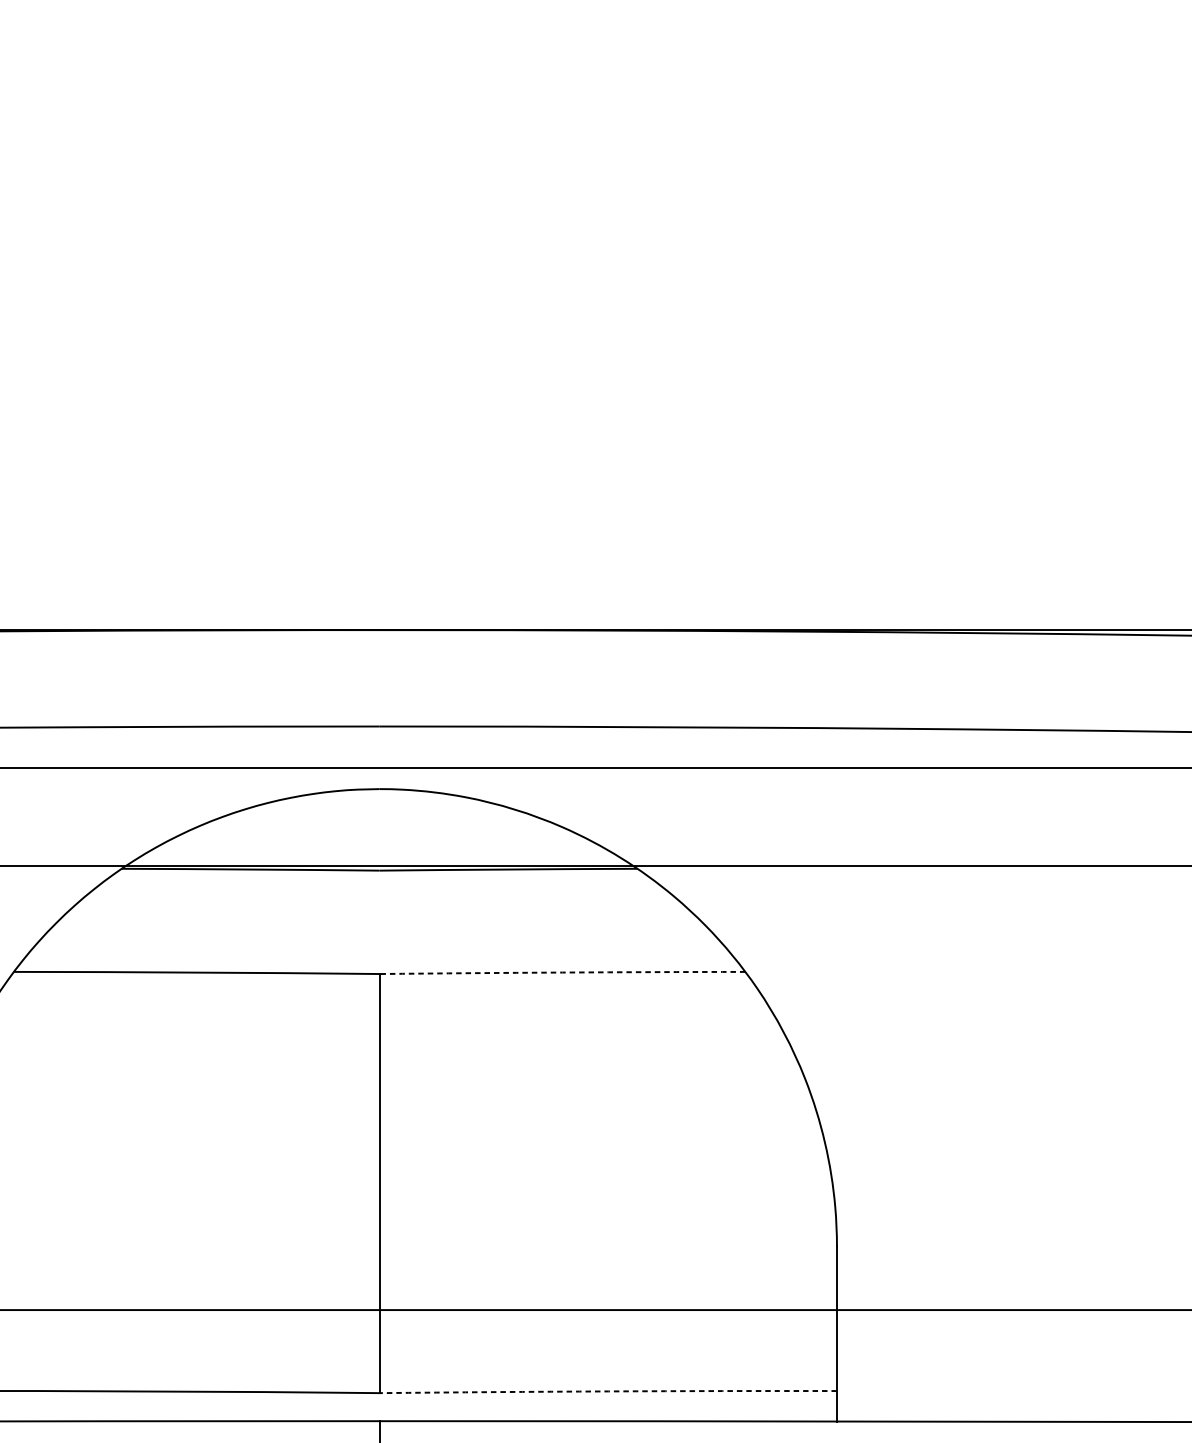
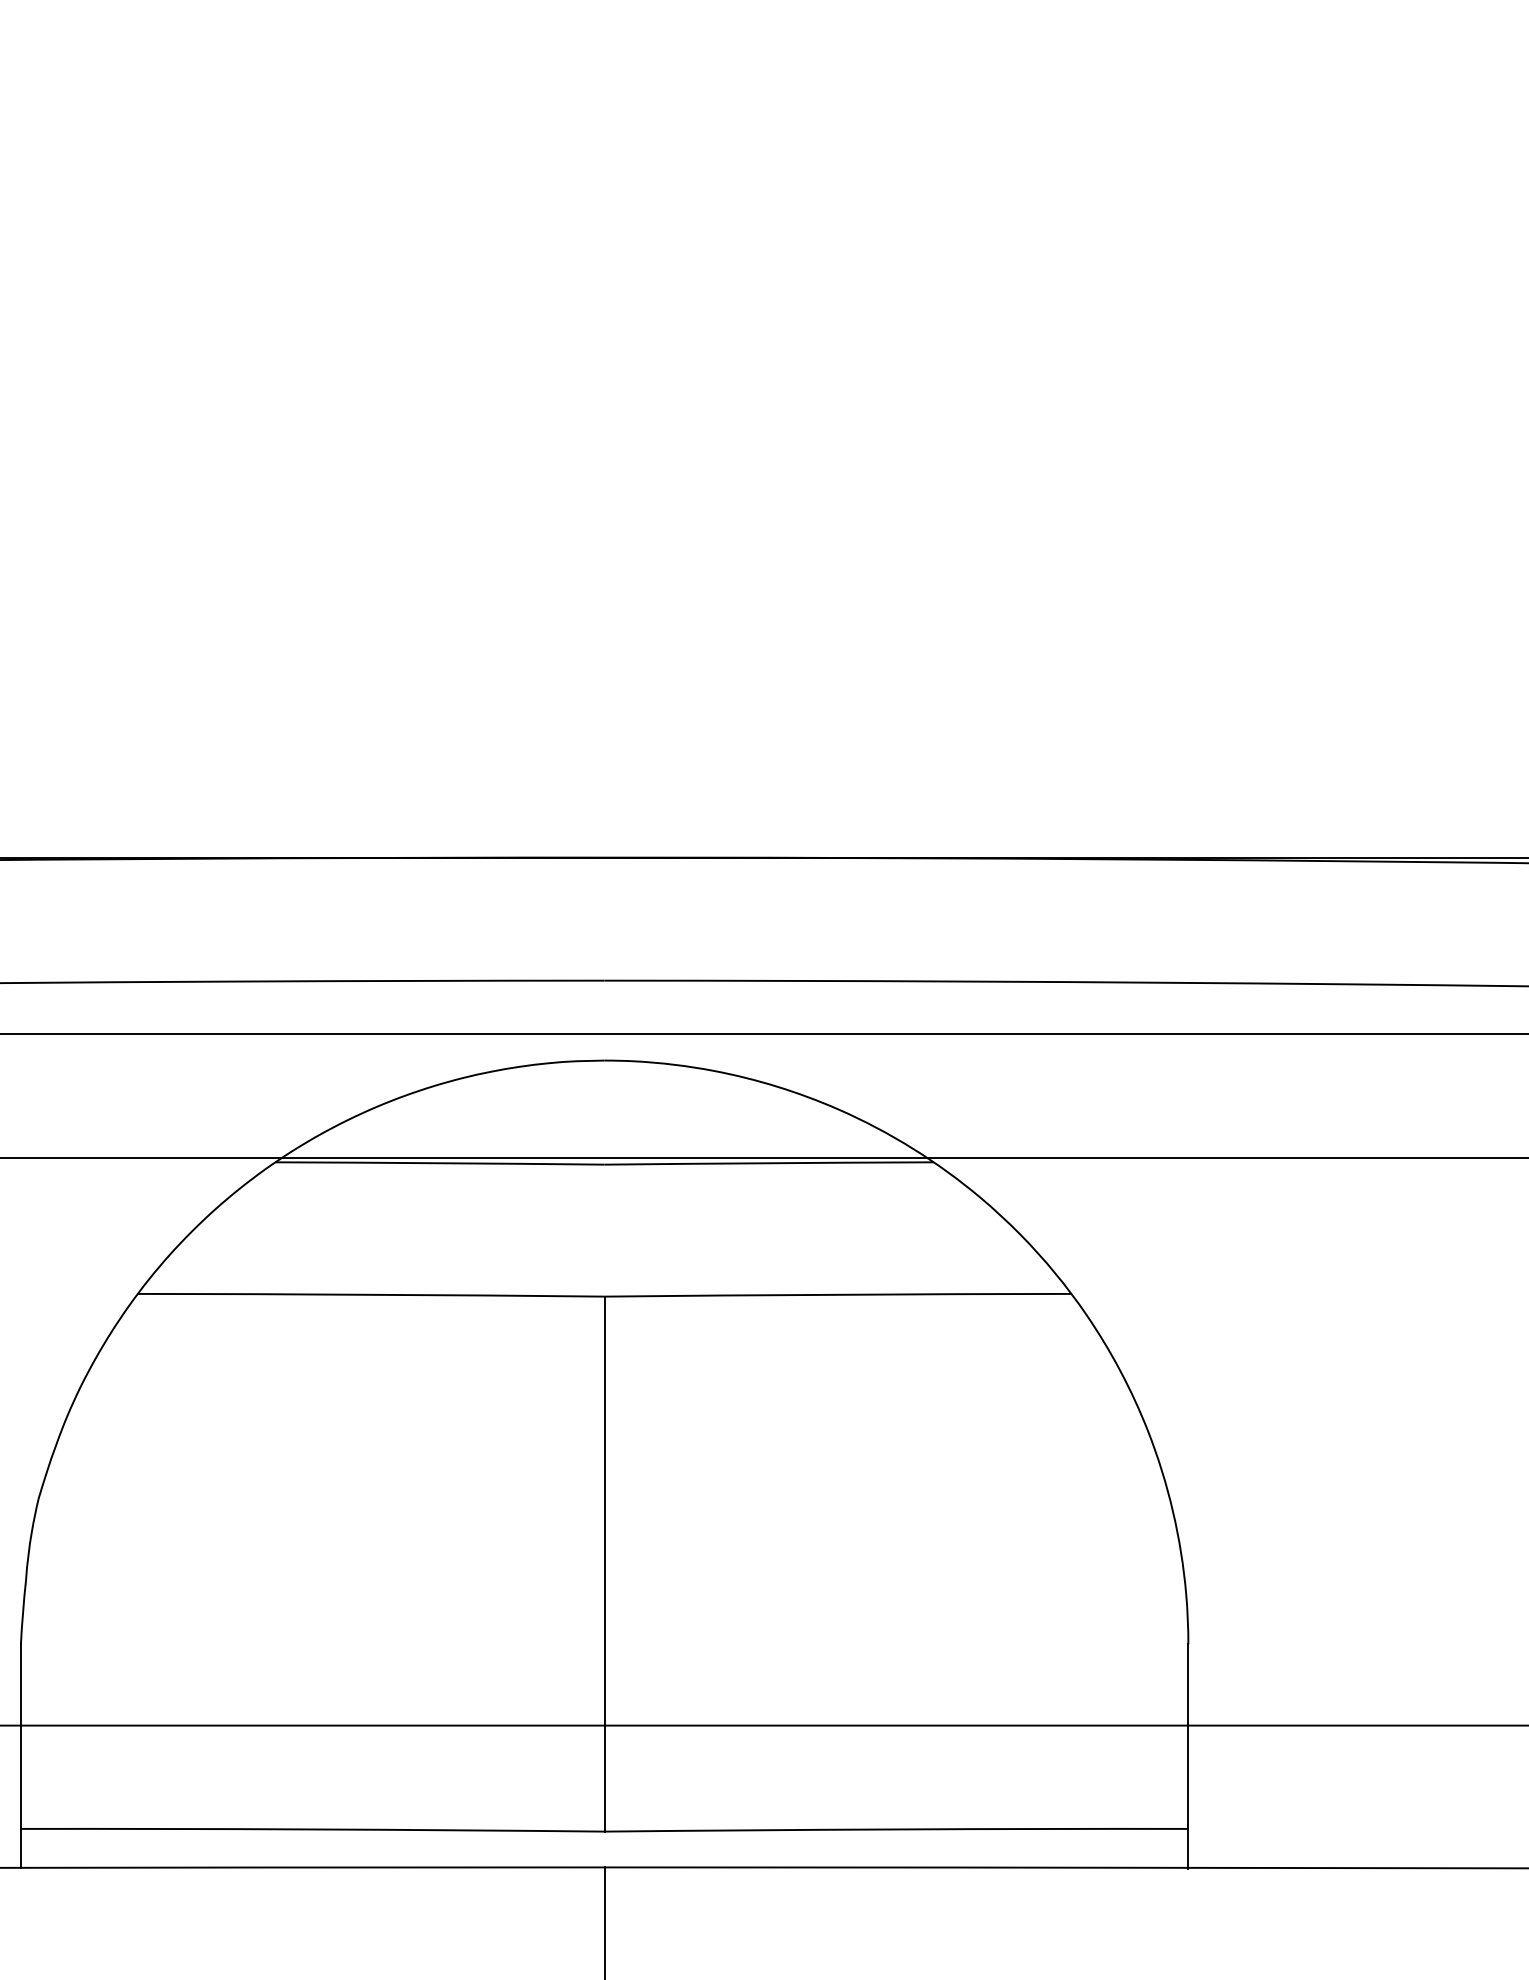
arc: (562, 972) -> (838, 1294), dashed -> solid
arc: (608, 1391) -> (896, 1829), dashed -> solid

